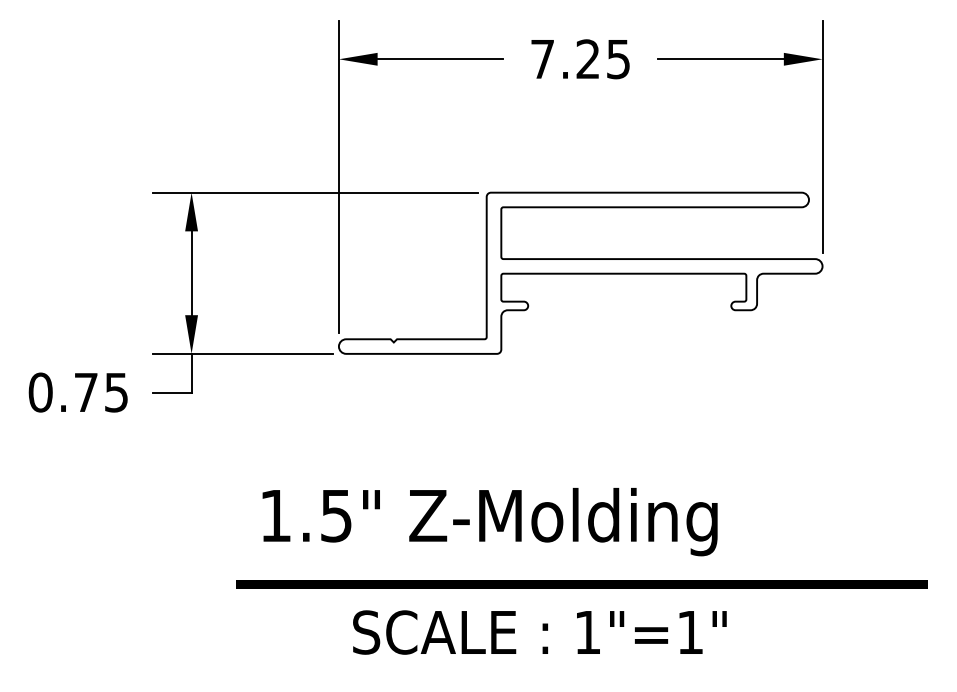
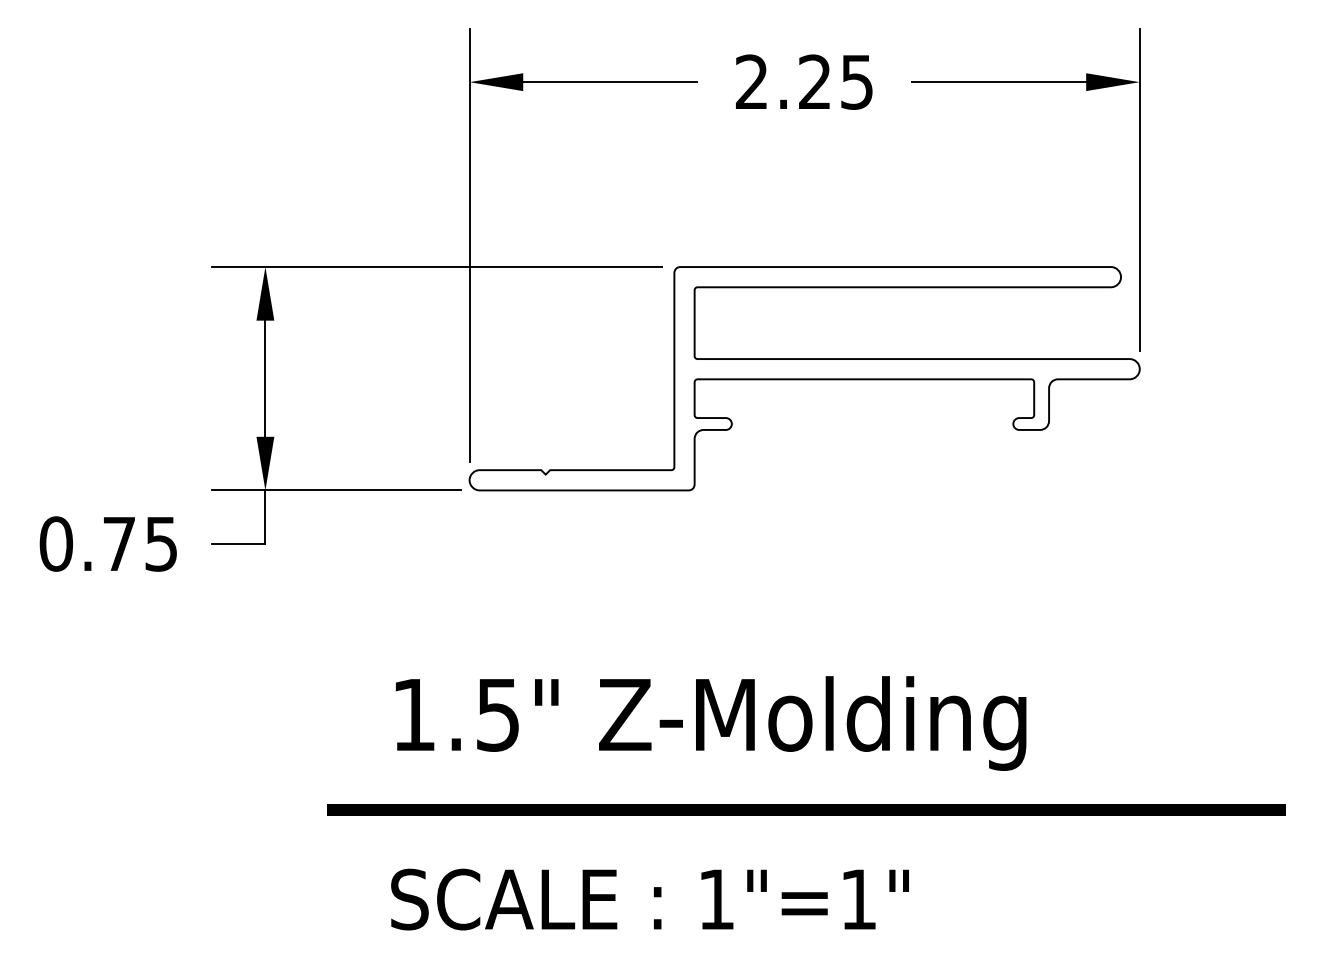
text: (542, 58) -> (751, 81), 7.25 -> 2.25
text: (490, 522) -> (711, 723), moved
text: (539, 632) -> (649, 899), moved

